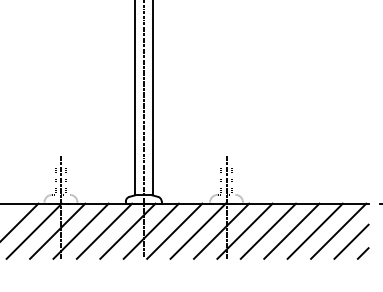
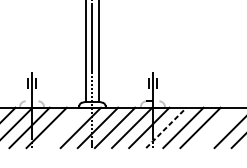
line: (104, 230) -> (63, 127), removed
line: (245, 230) -> (166, 127), solid -> dashed
line: (314, 230) -> (217, 127), removed

